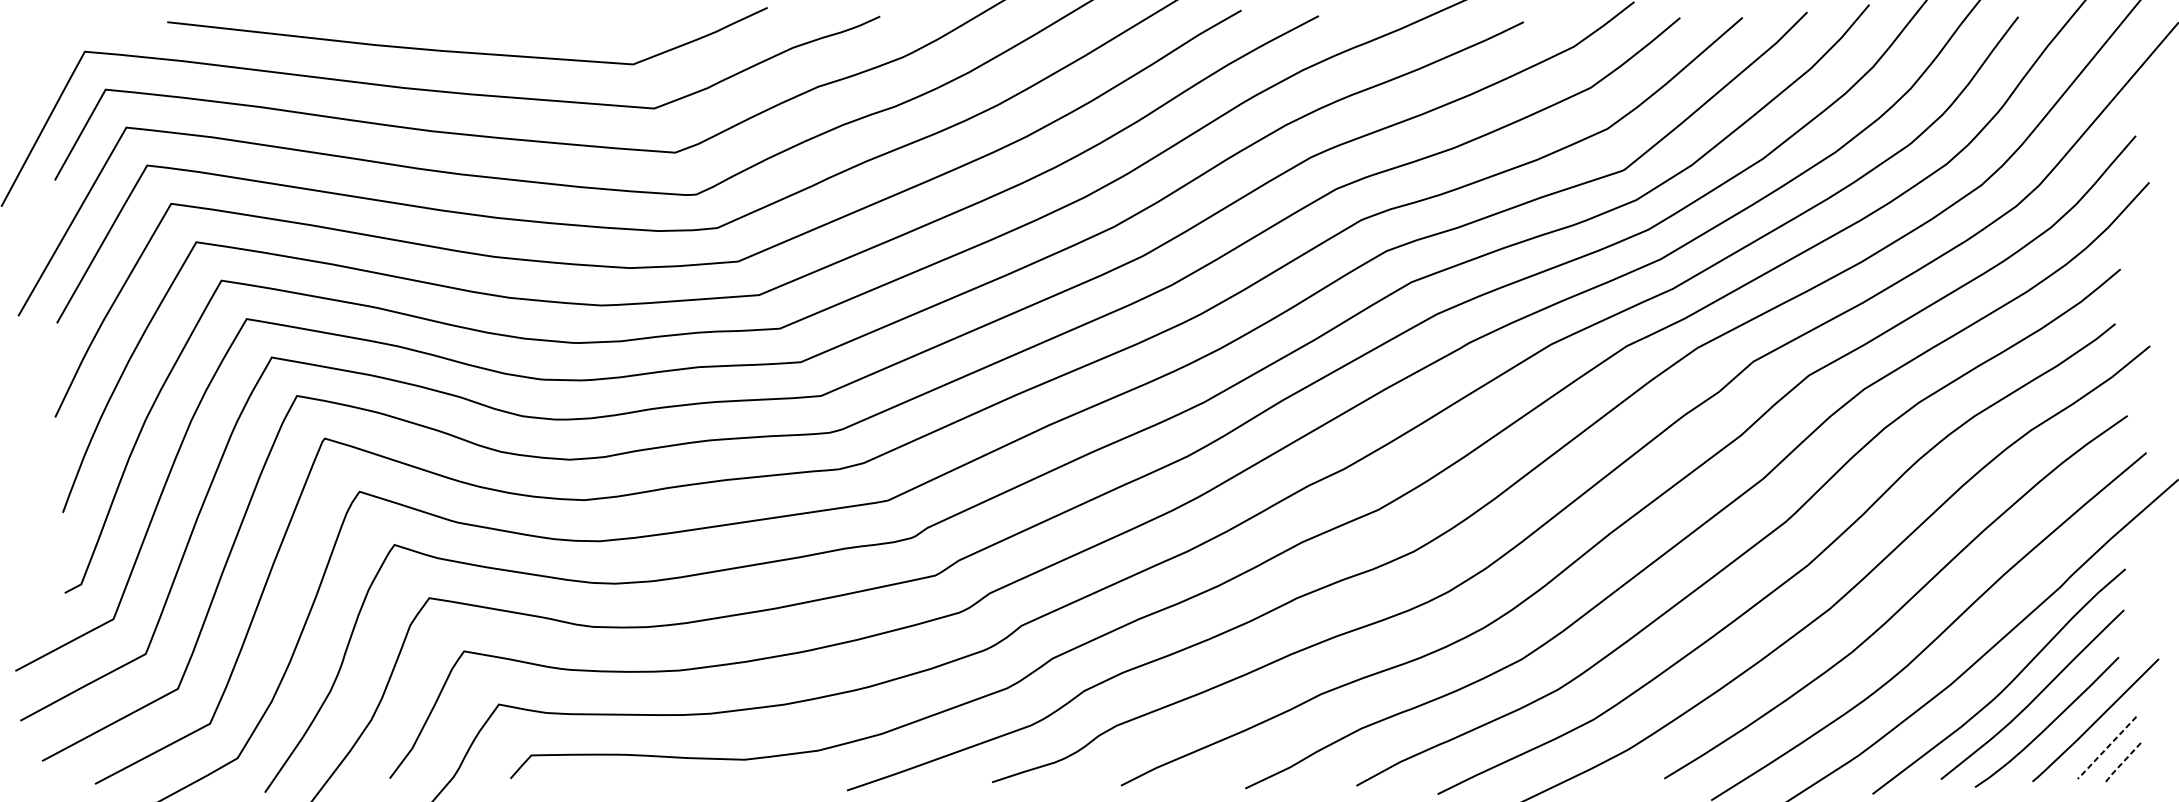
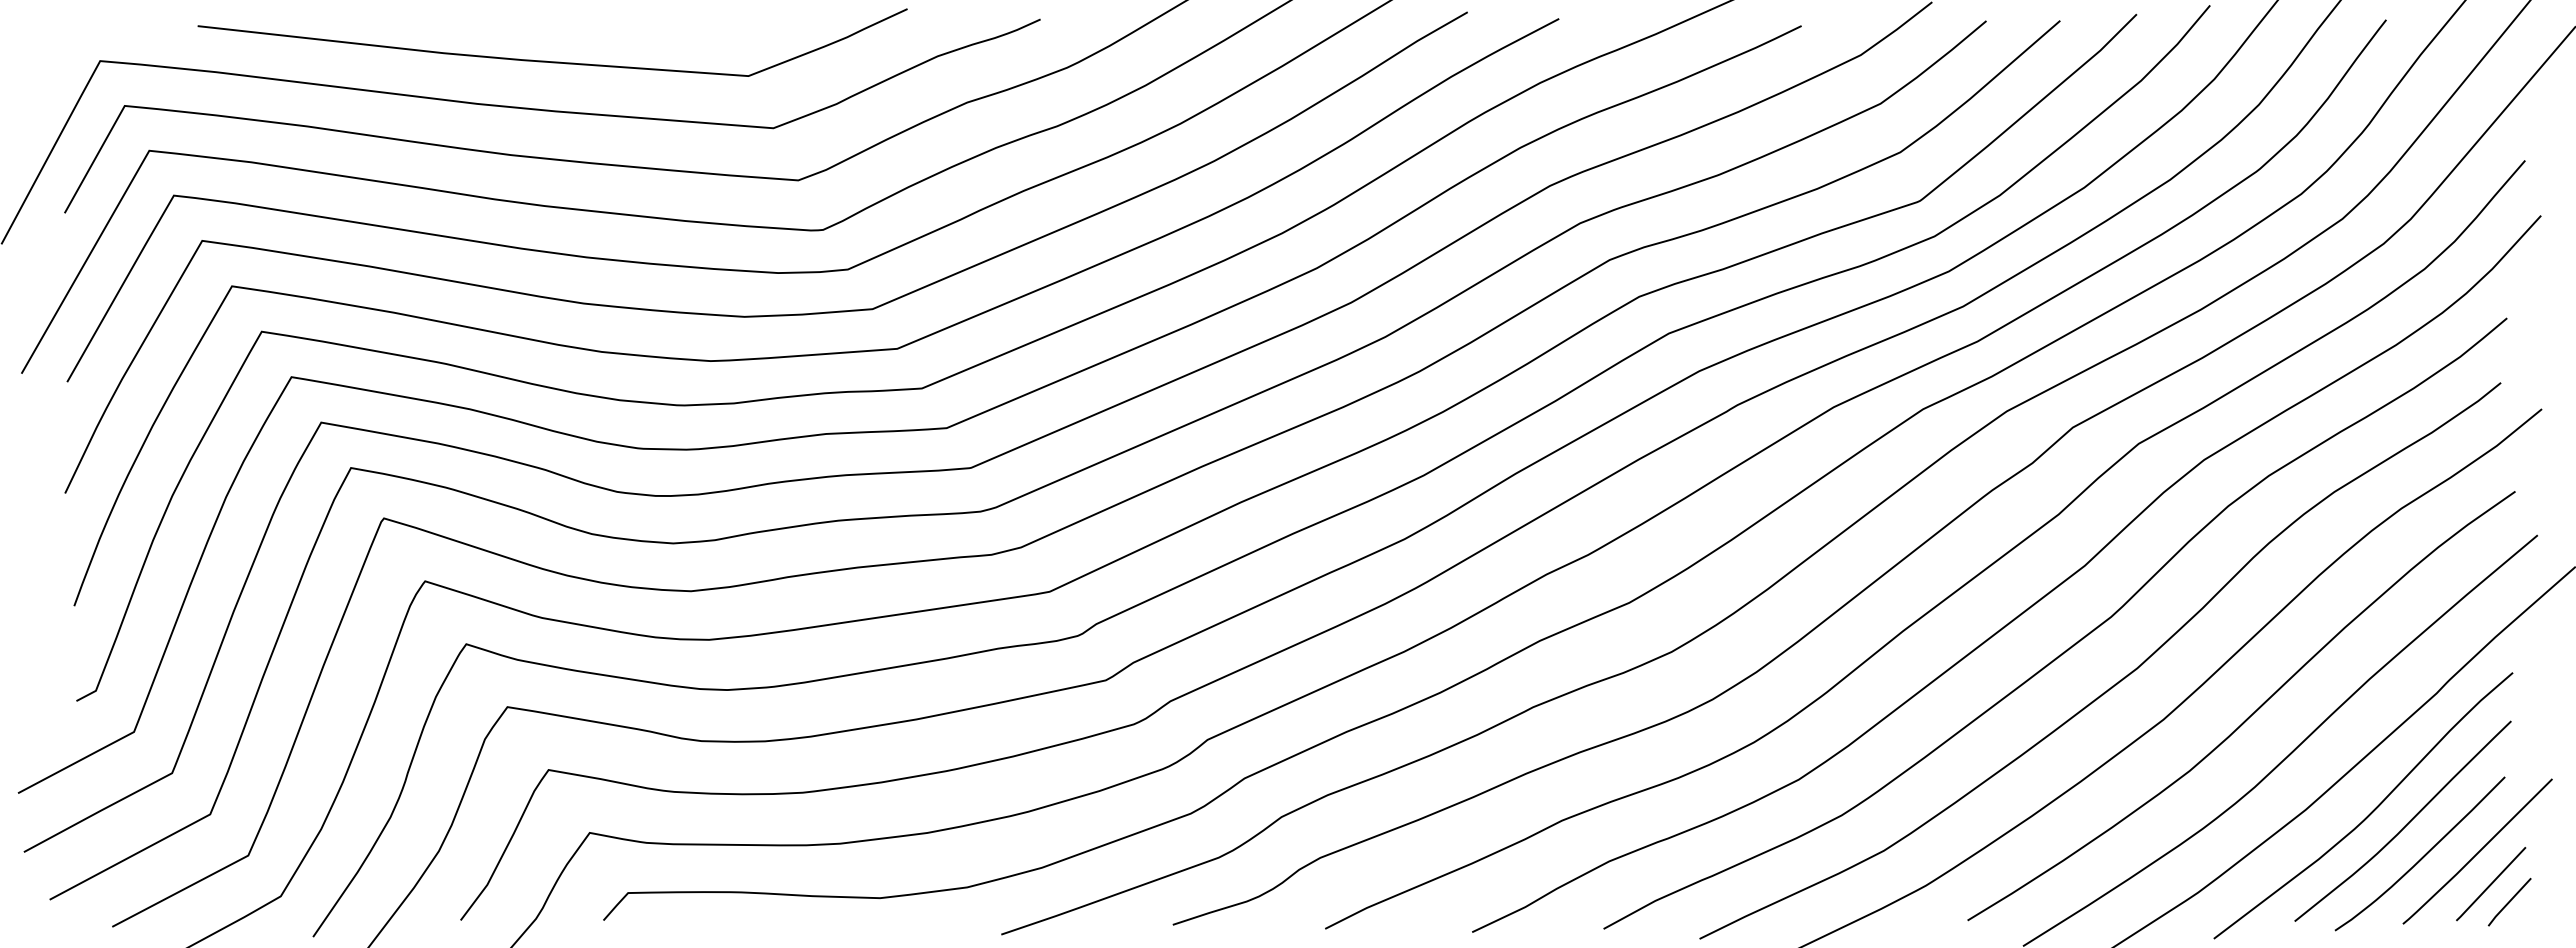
line: (2105, 749) -> (2489, 885), dashed -> solid
line: (2122, 763) -> (2509, 902), dashed -> solid

